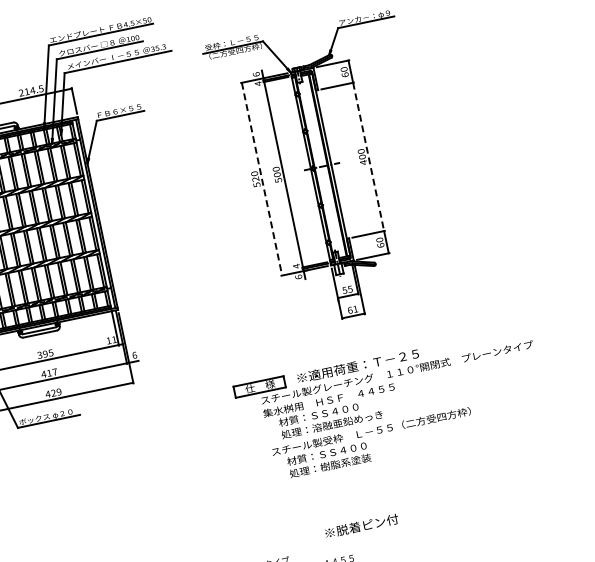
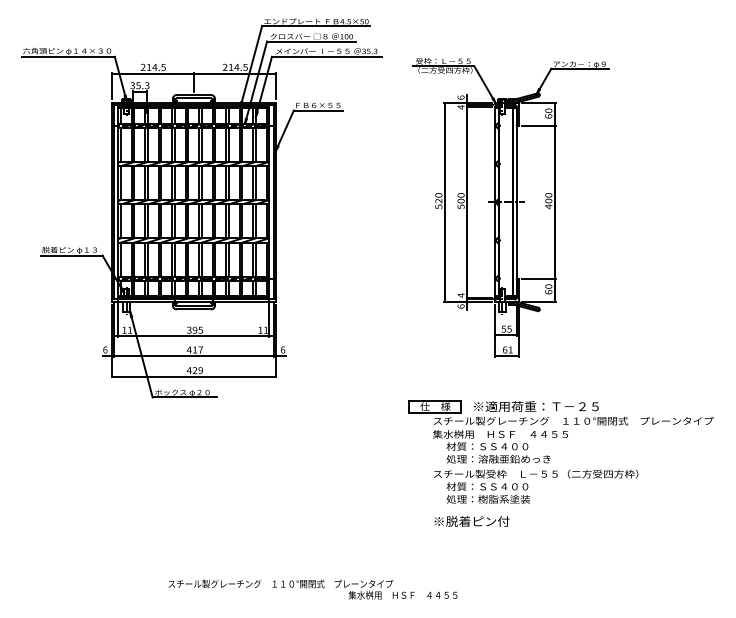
line: (368, 157) -> (554, 202), dashed -> solid
line: (262, 179) -> (445, 202), dashed -> solid
part: (380, 411) -> (549, 456), moved
text: (361, 526) -> (471, 521), moved

